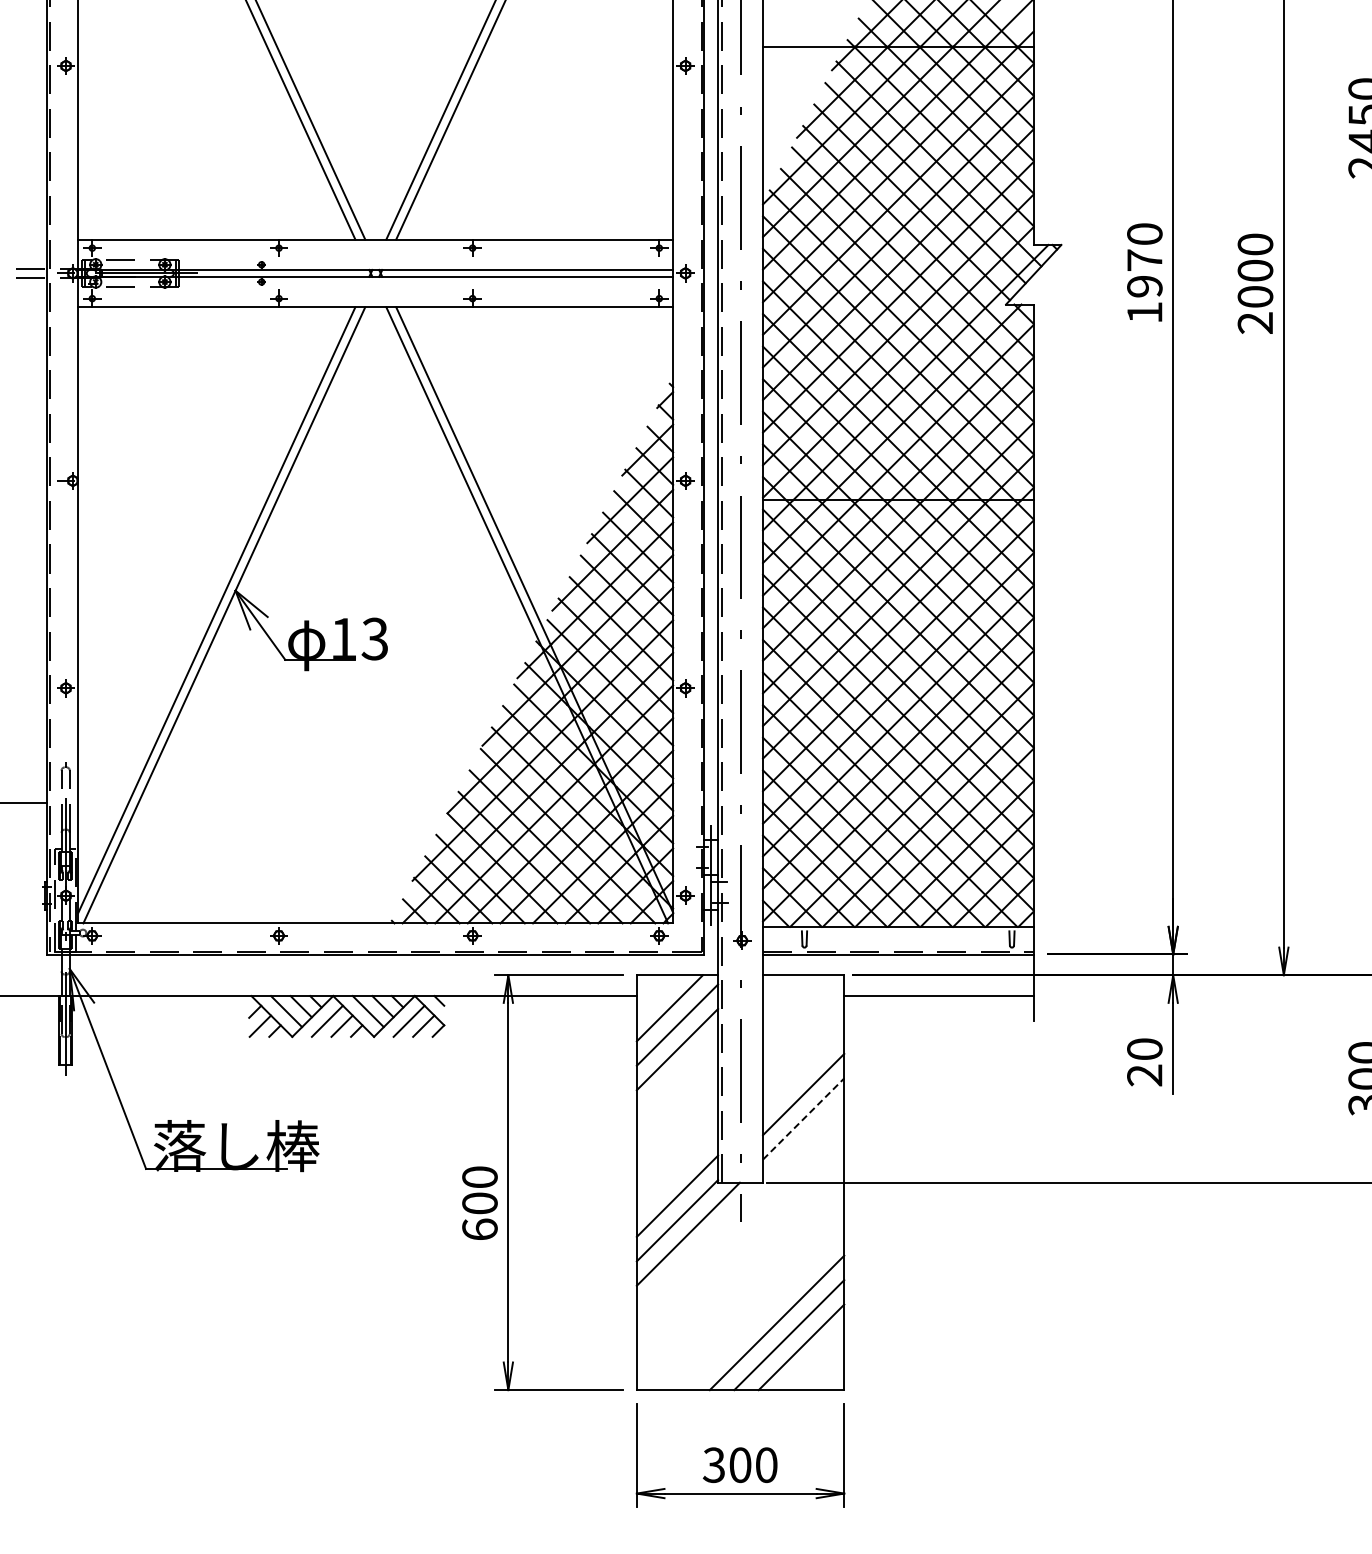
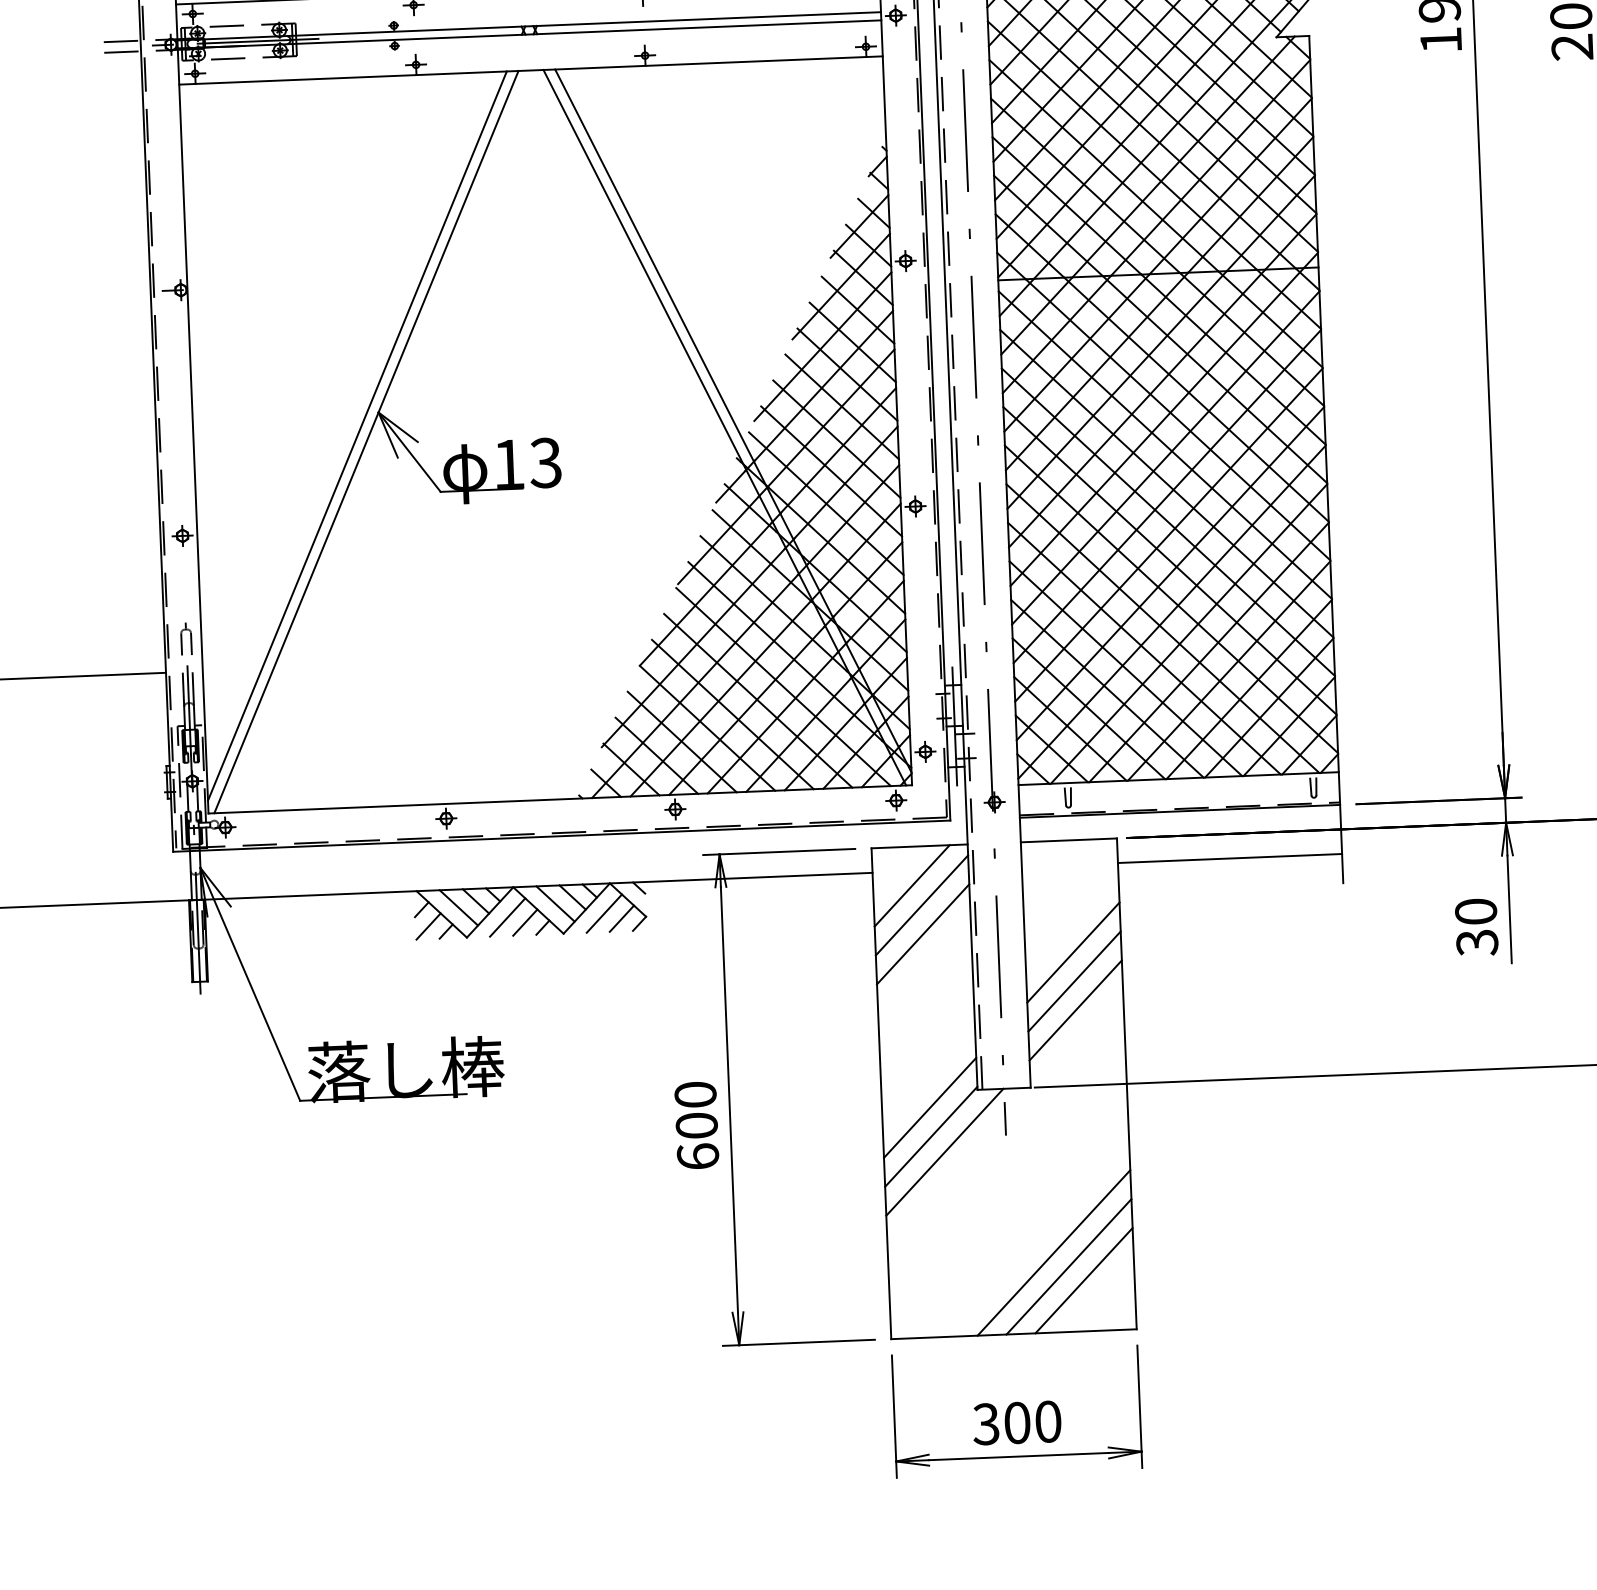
line: (803, 1069) -> (1073, 951), added
text: (1145, 1075) -> (1478, 942), 20 -> 30
line: (804, 1118) -> (1076, 1009), dashed -> solid

